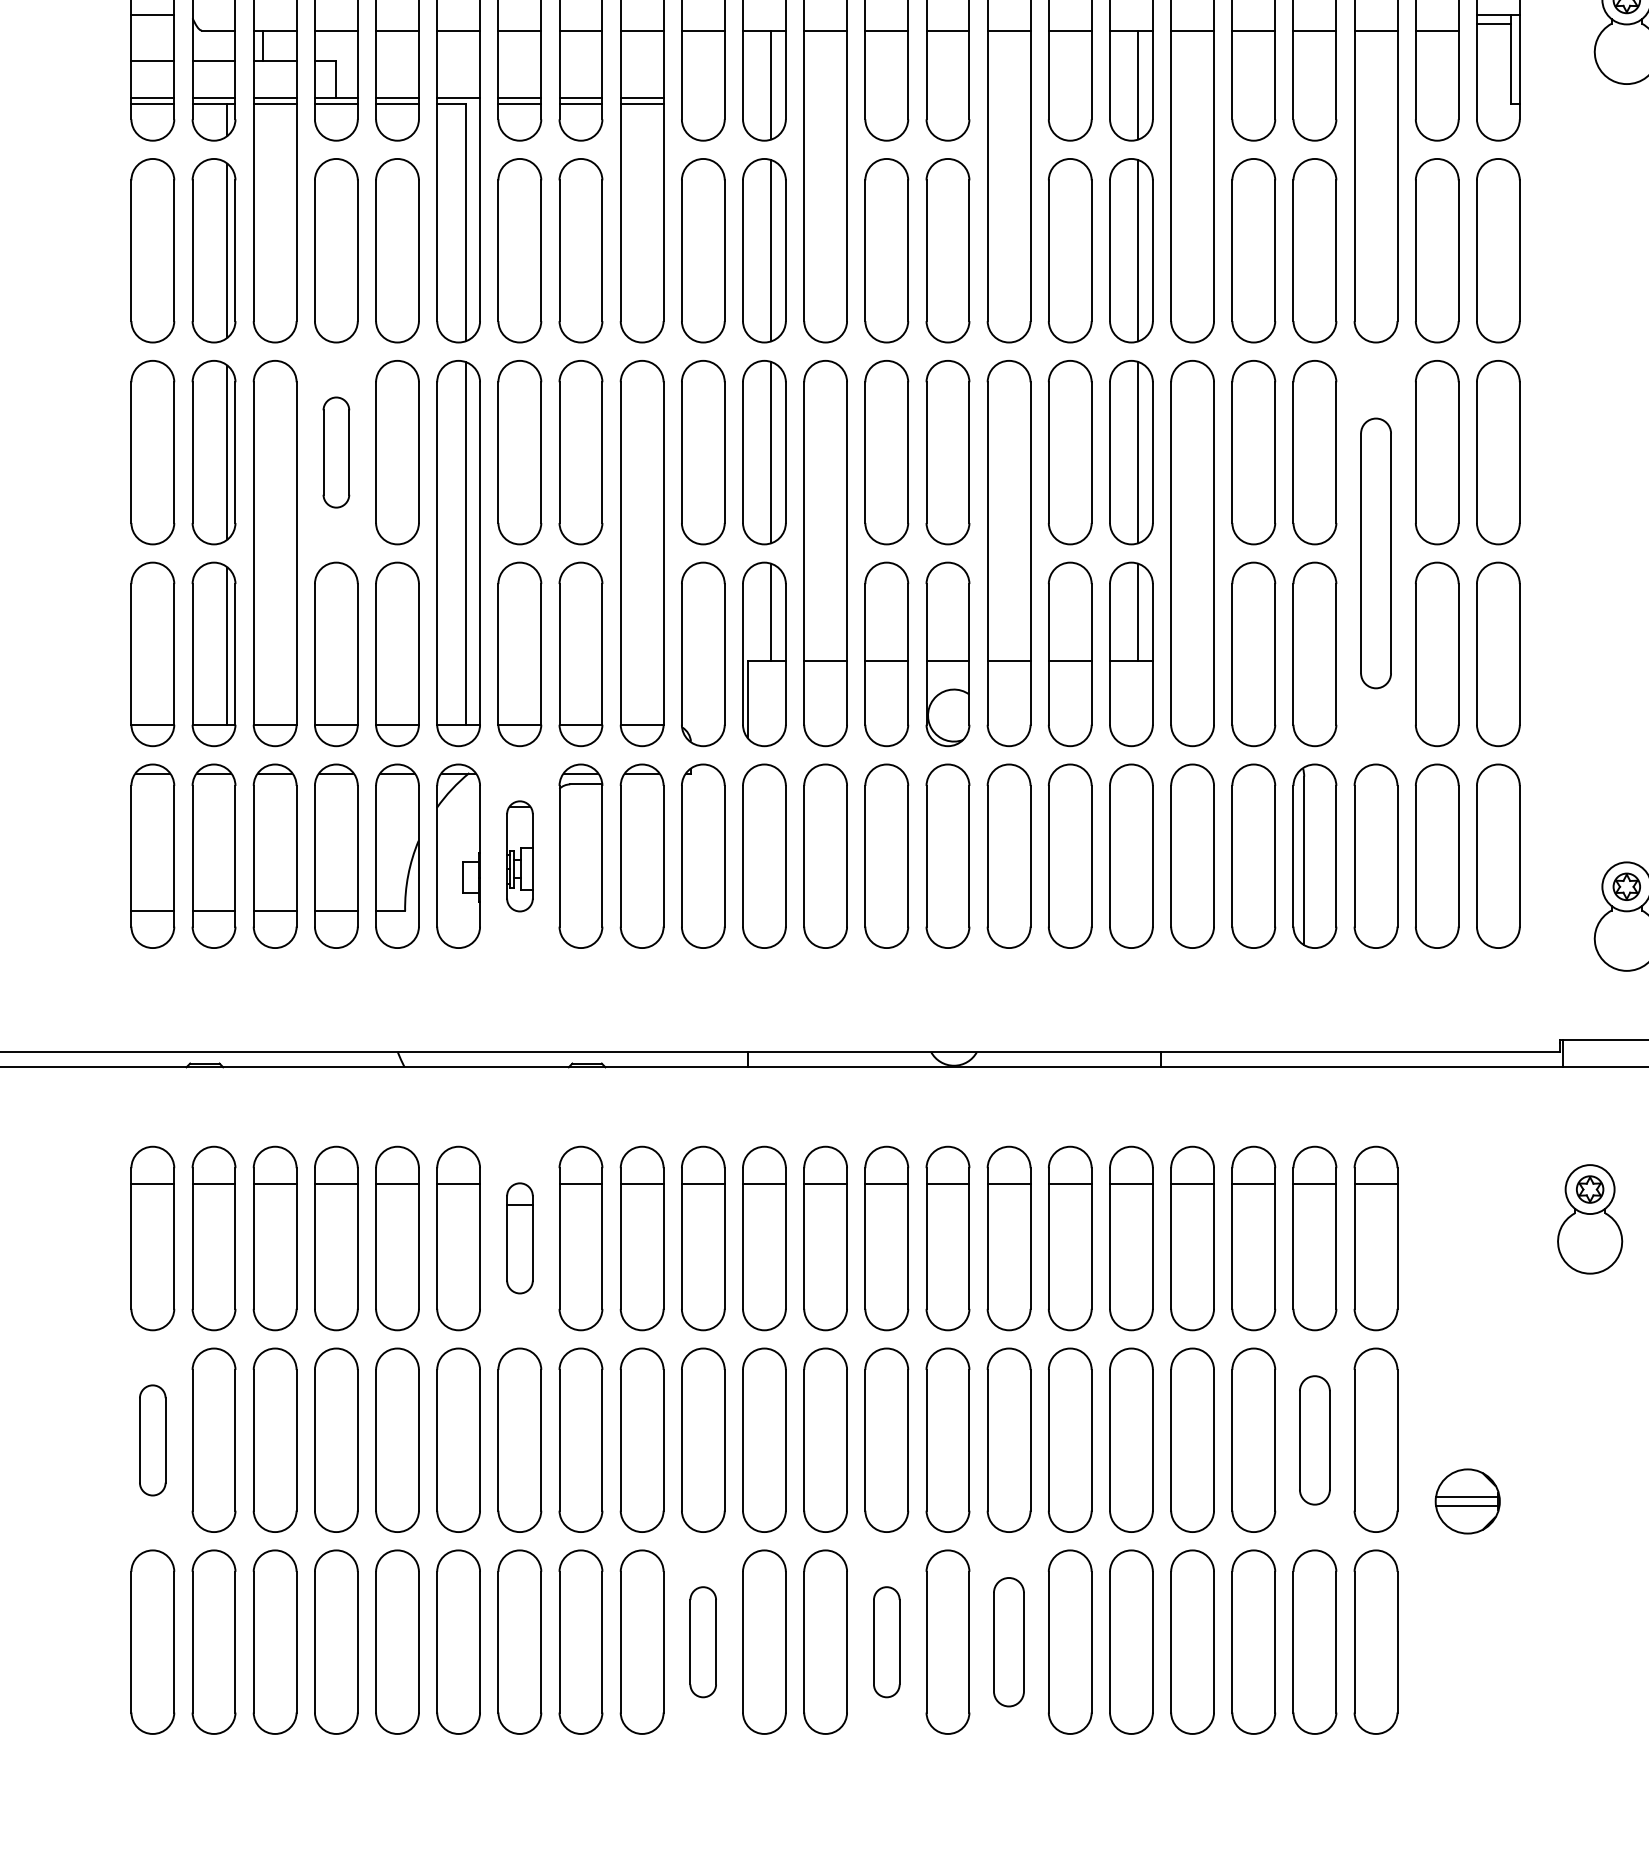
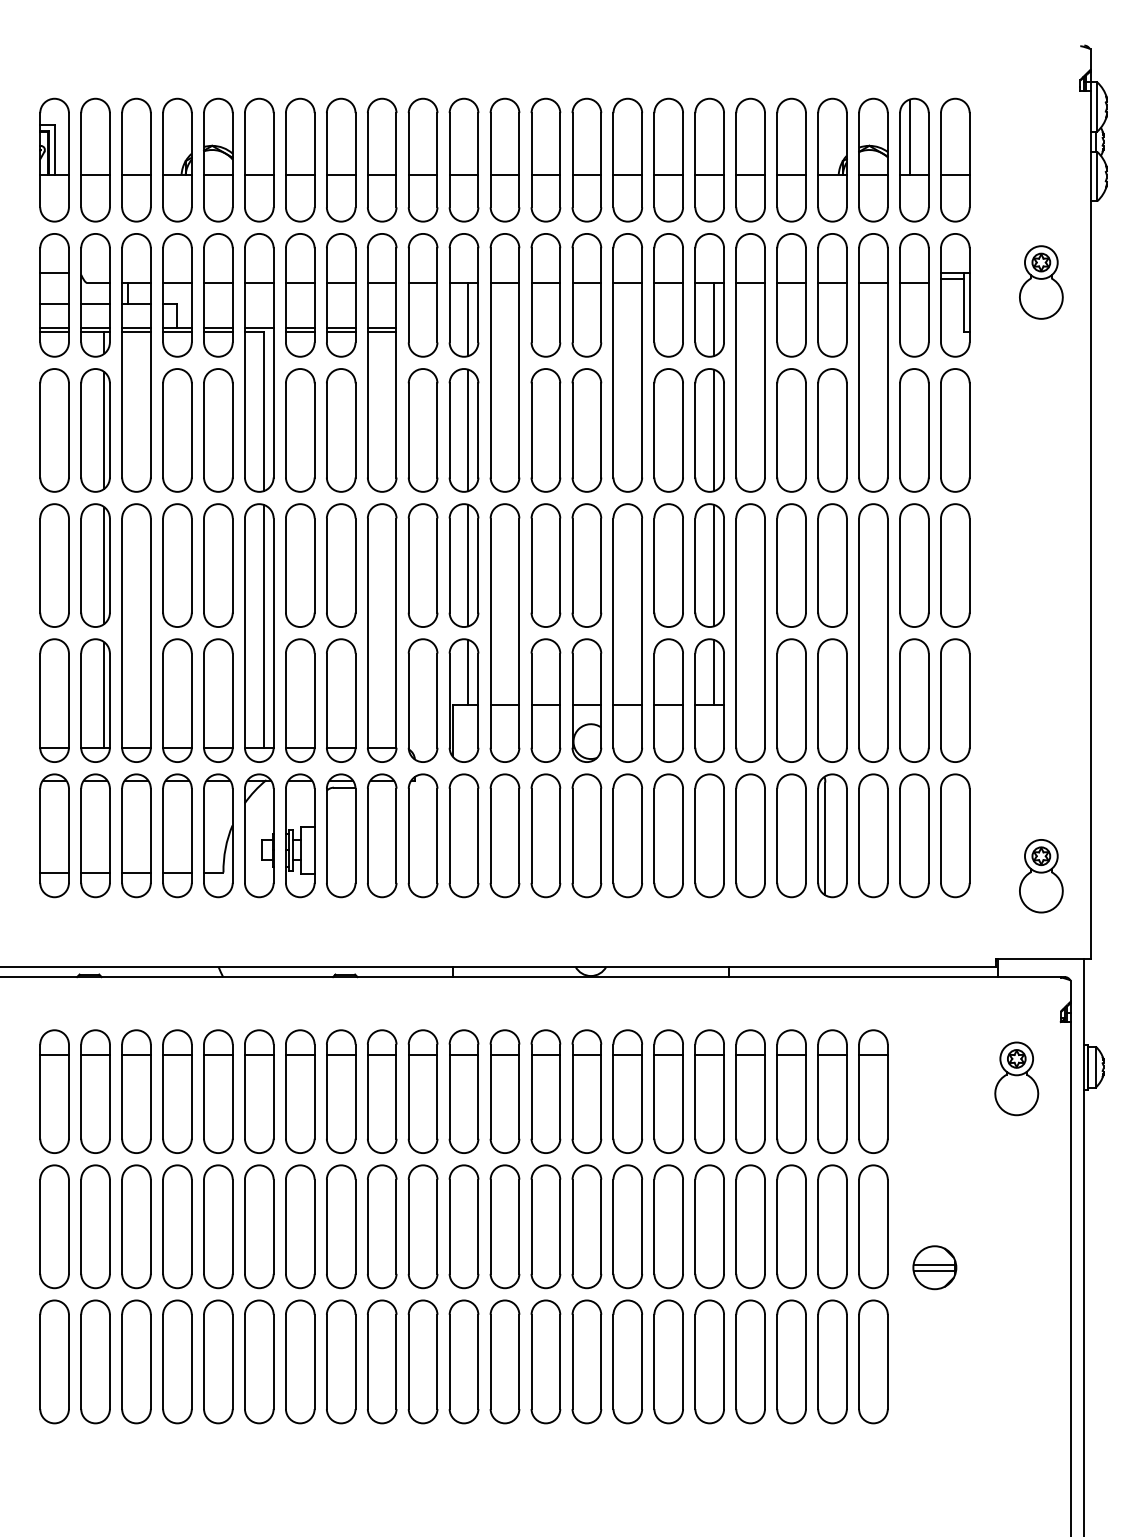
part: (336, 452) -> (177, 565), size x1.67
part: (1376, 552) -> (873, 632), size x1.43
part: (520, 855) -> (300, 835), size x1.67
part: (520, 1238) -> (300, 1091), size x1.67
part: (152, 1439) -> (54, 1226), size x1.67
part: (1314, 1439) -> (832, 1226), size x1.43
part: (702, 1641) -> (422, 1361), size x1.67
part: (886, 1641) -> (545, 1361), size x1.67
part: (1008, 1641) -> (627, 1361), size x1.43

